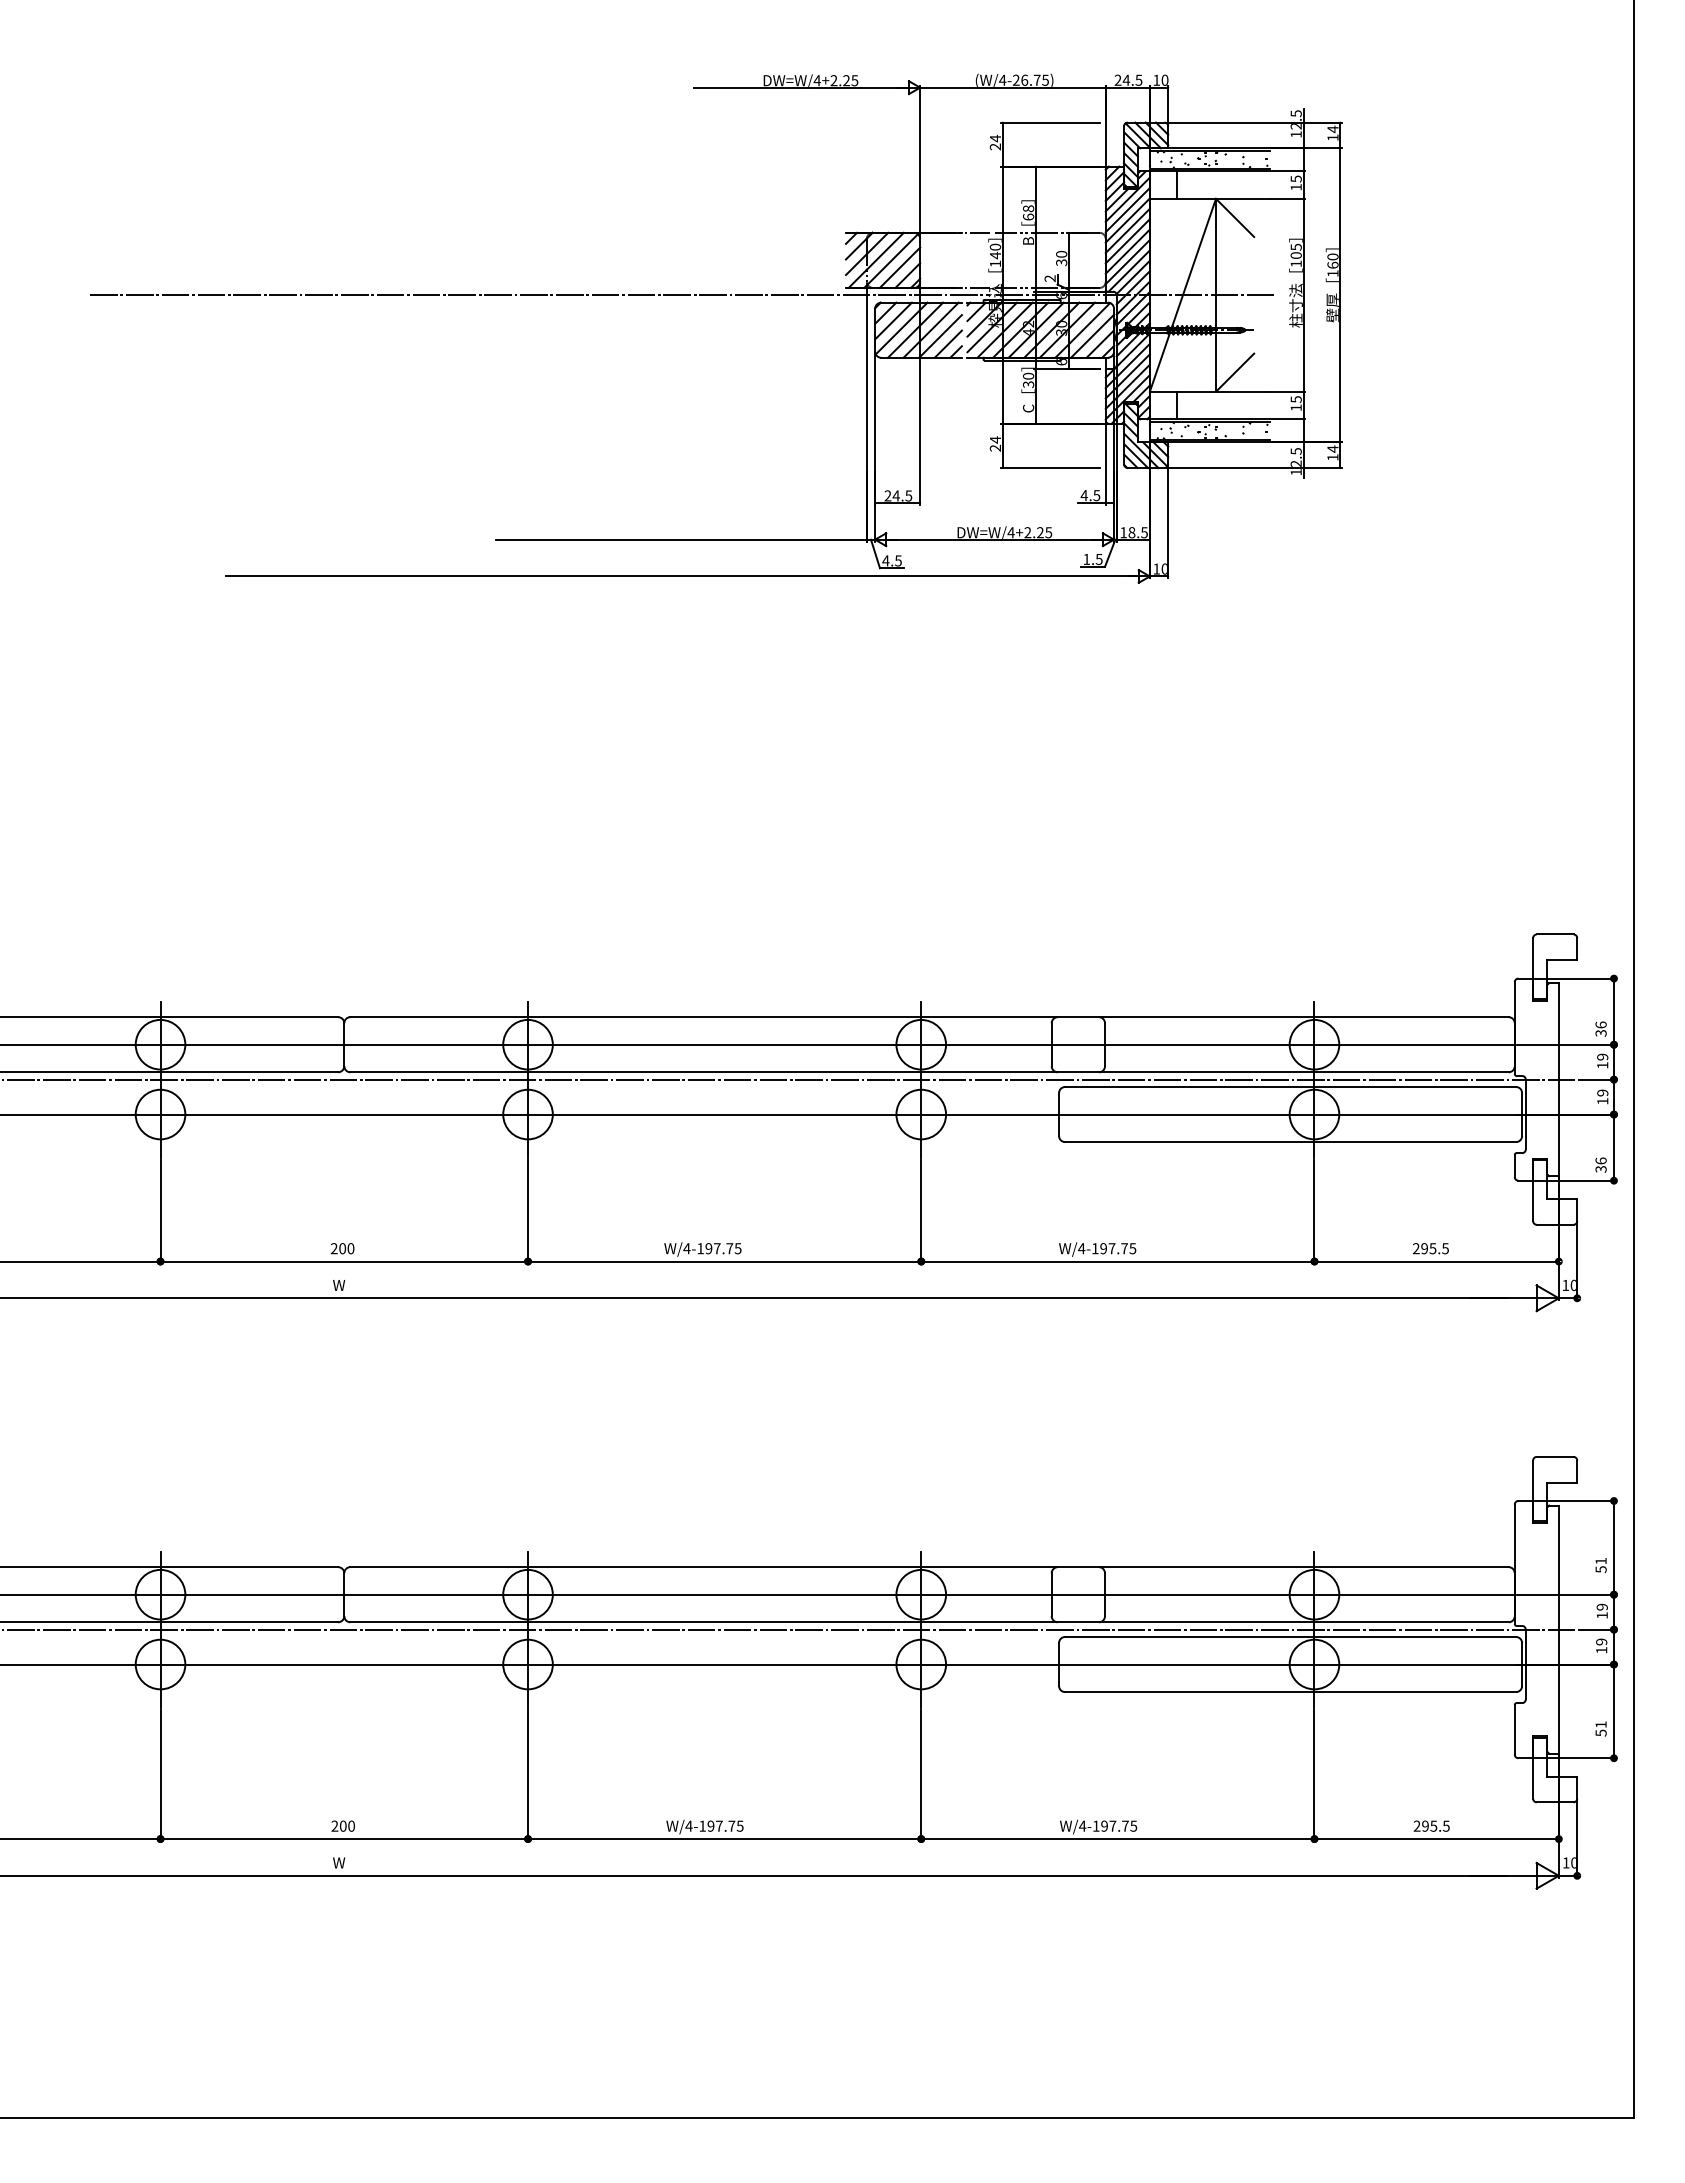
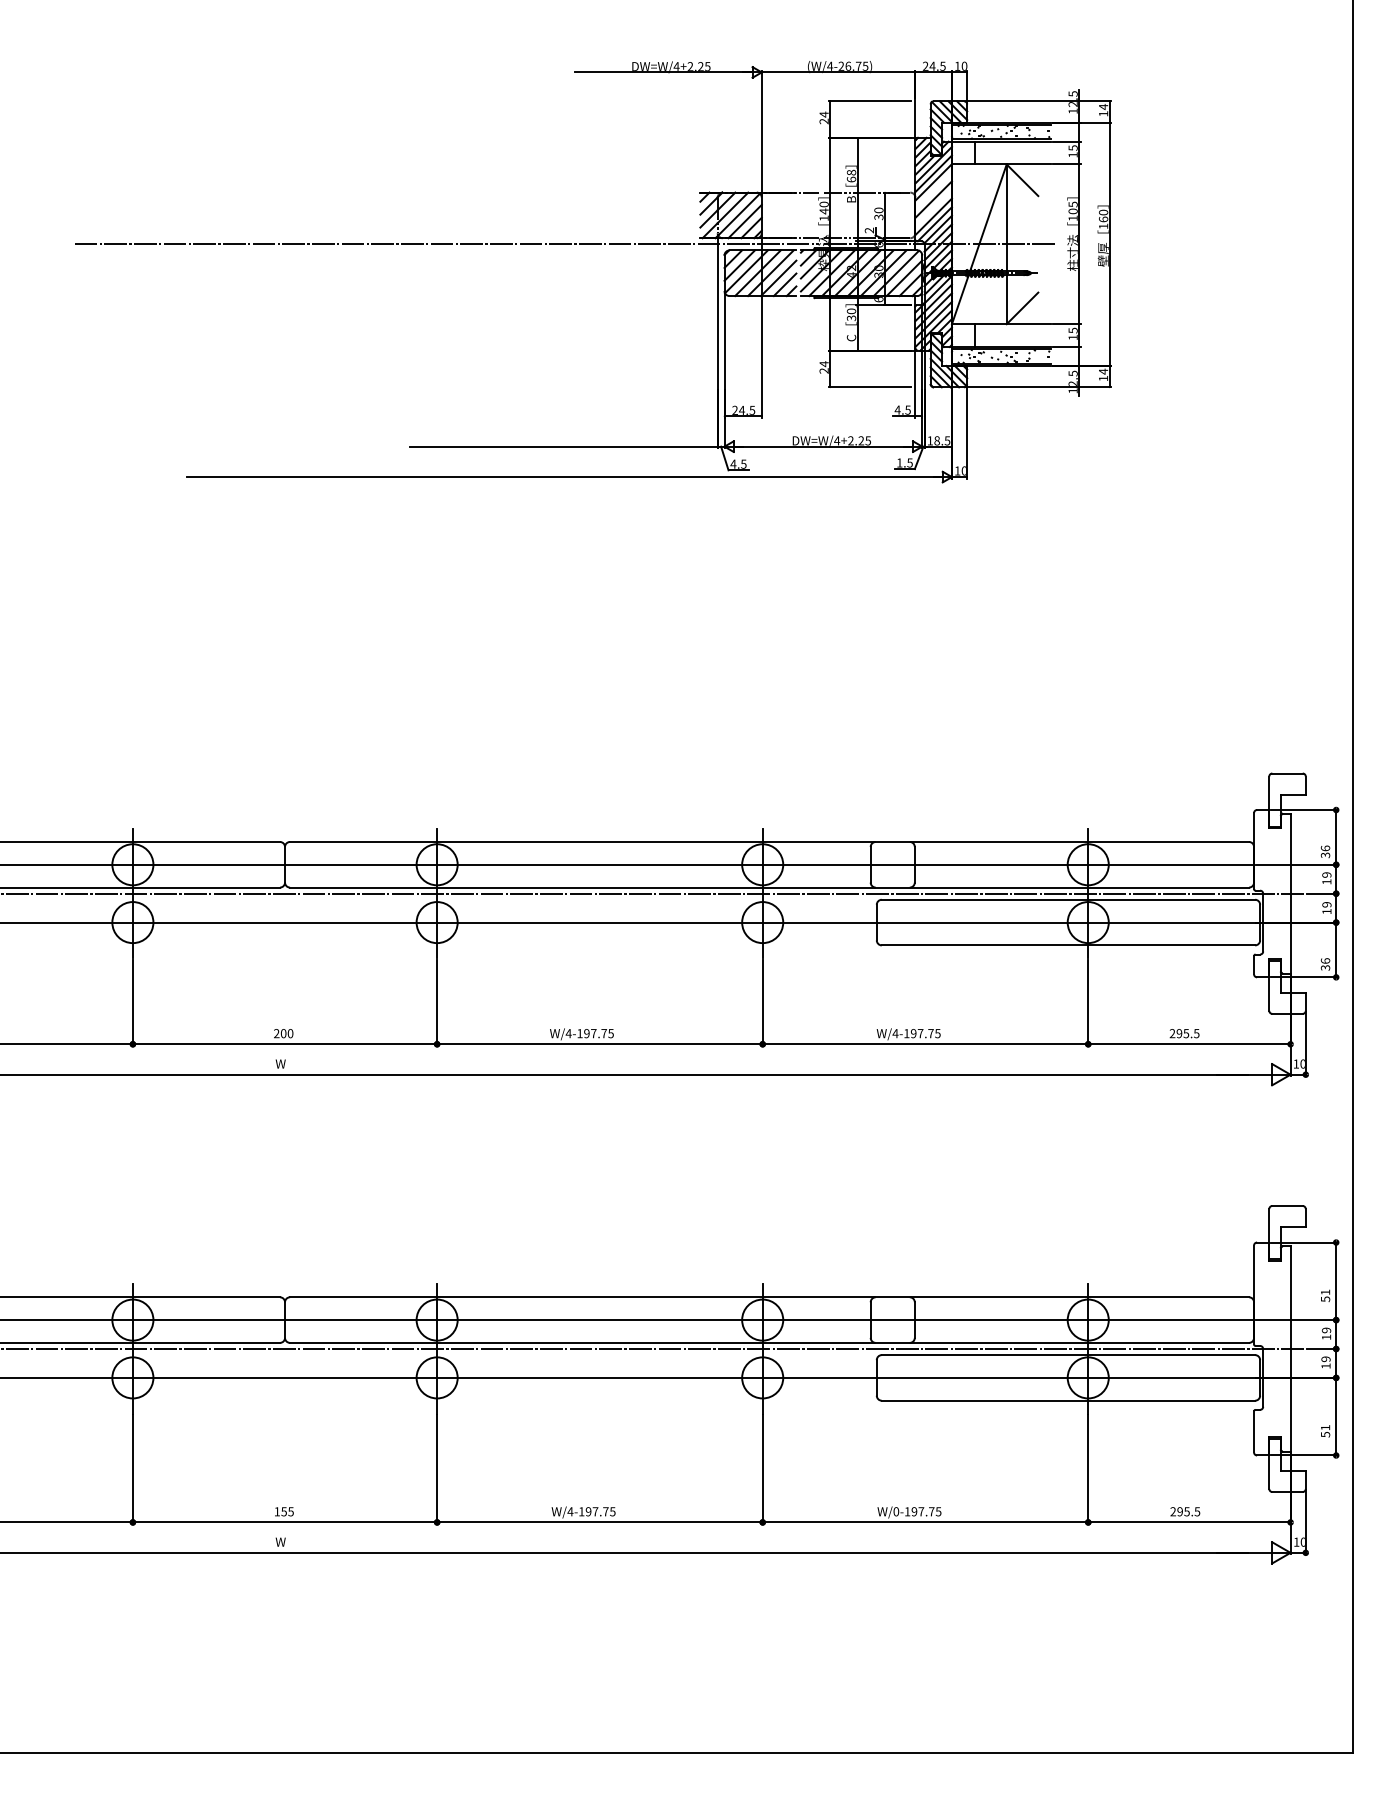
line: (1127, 230) -> (933, 190), removed
line: (1127, 251) -> (933, 208), removed
text: (342, 1825) -> (283, 1511), 200 -> 155
text: (1082, 1825) -> (896, 1511), W/4-197.75 -> W/0-197.75

